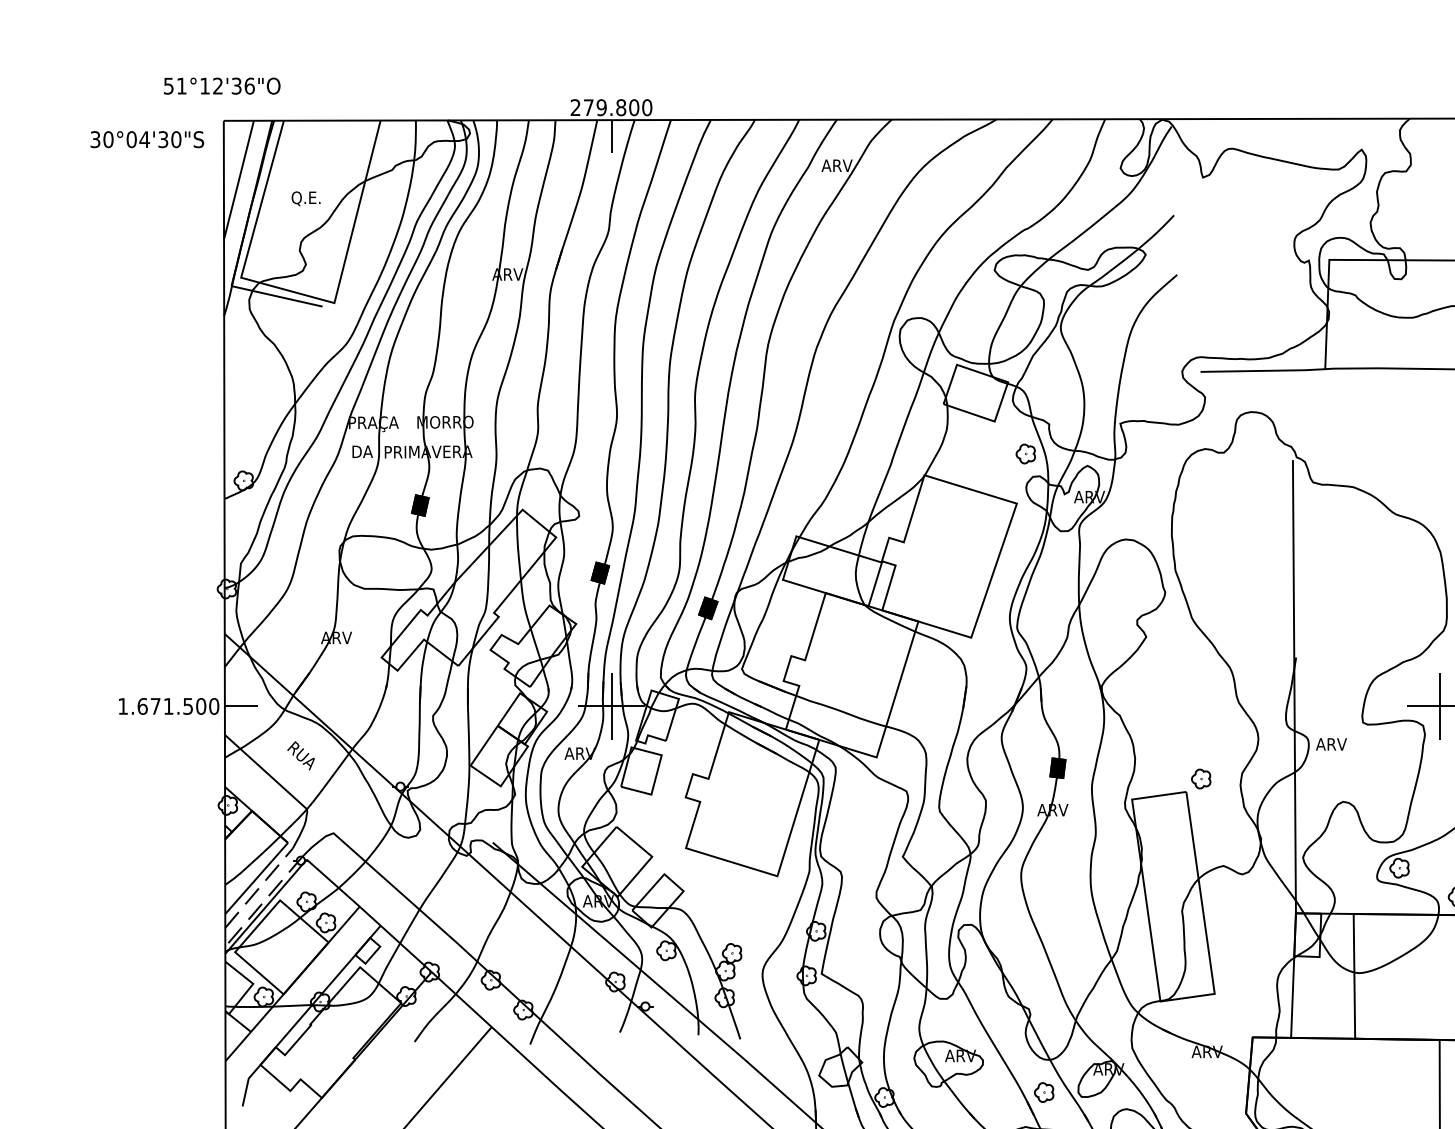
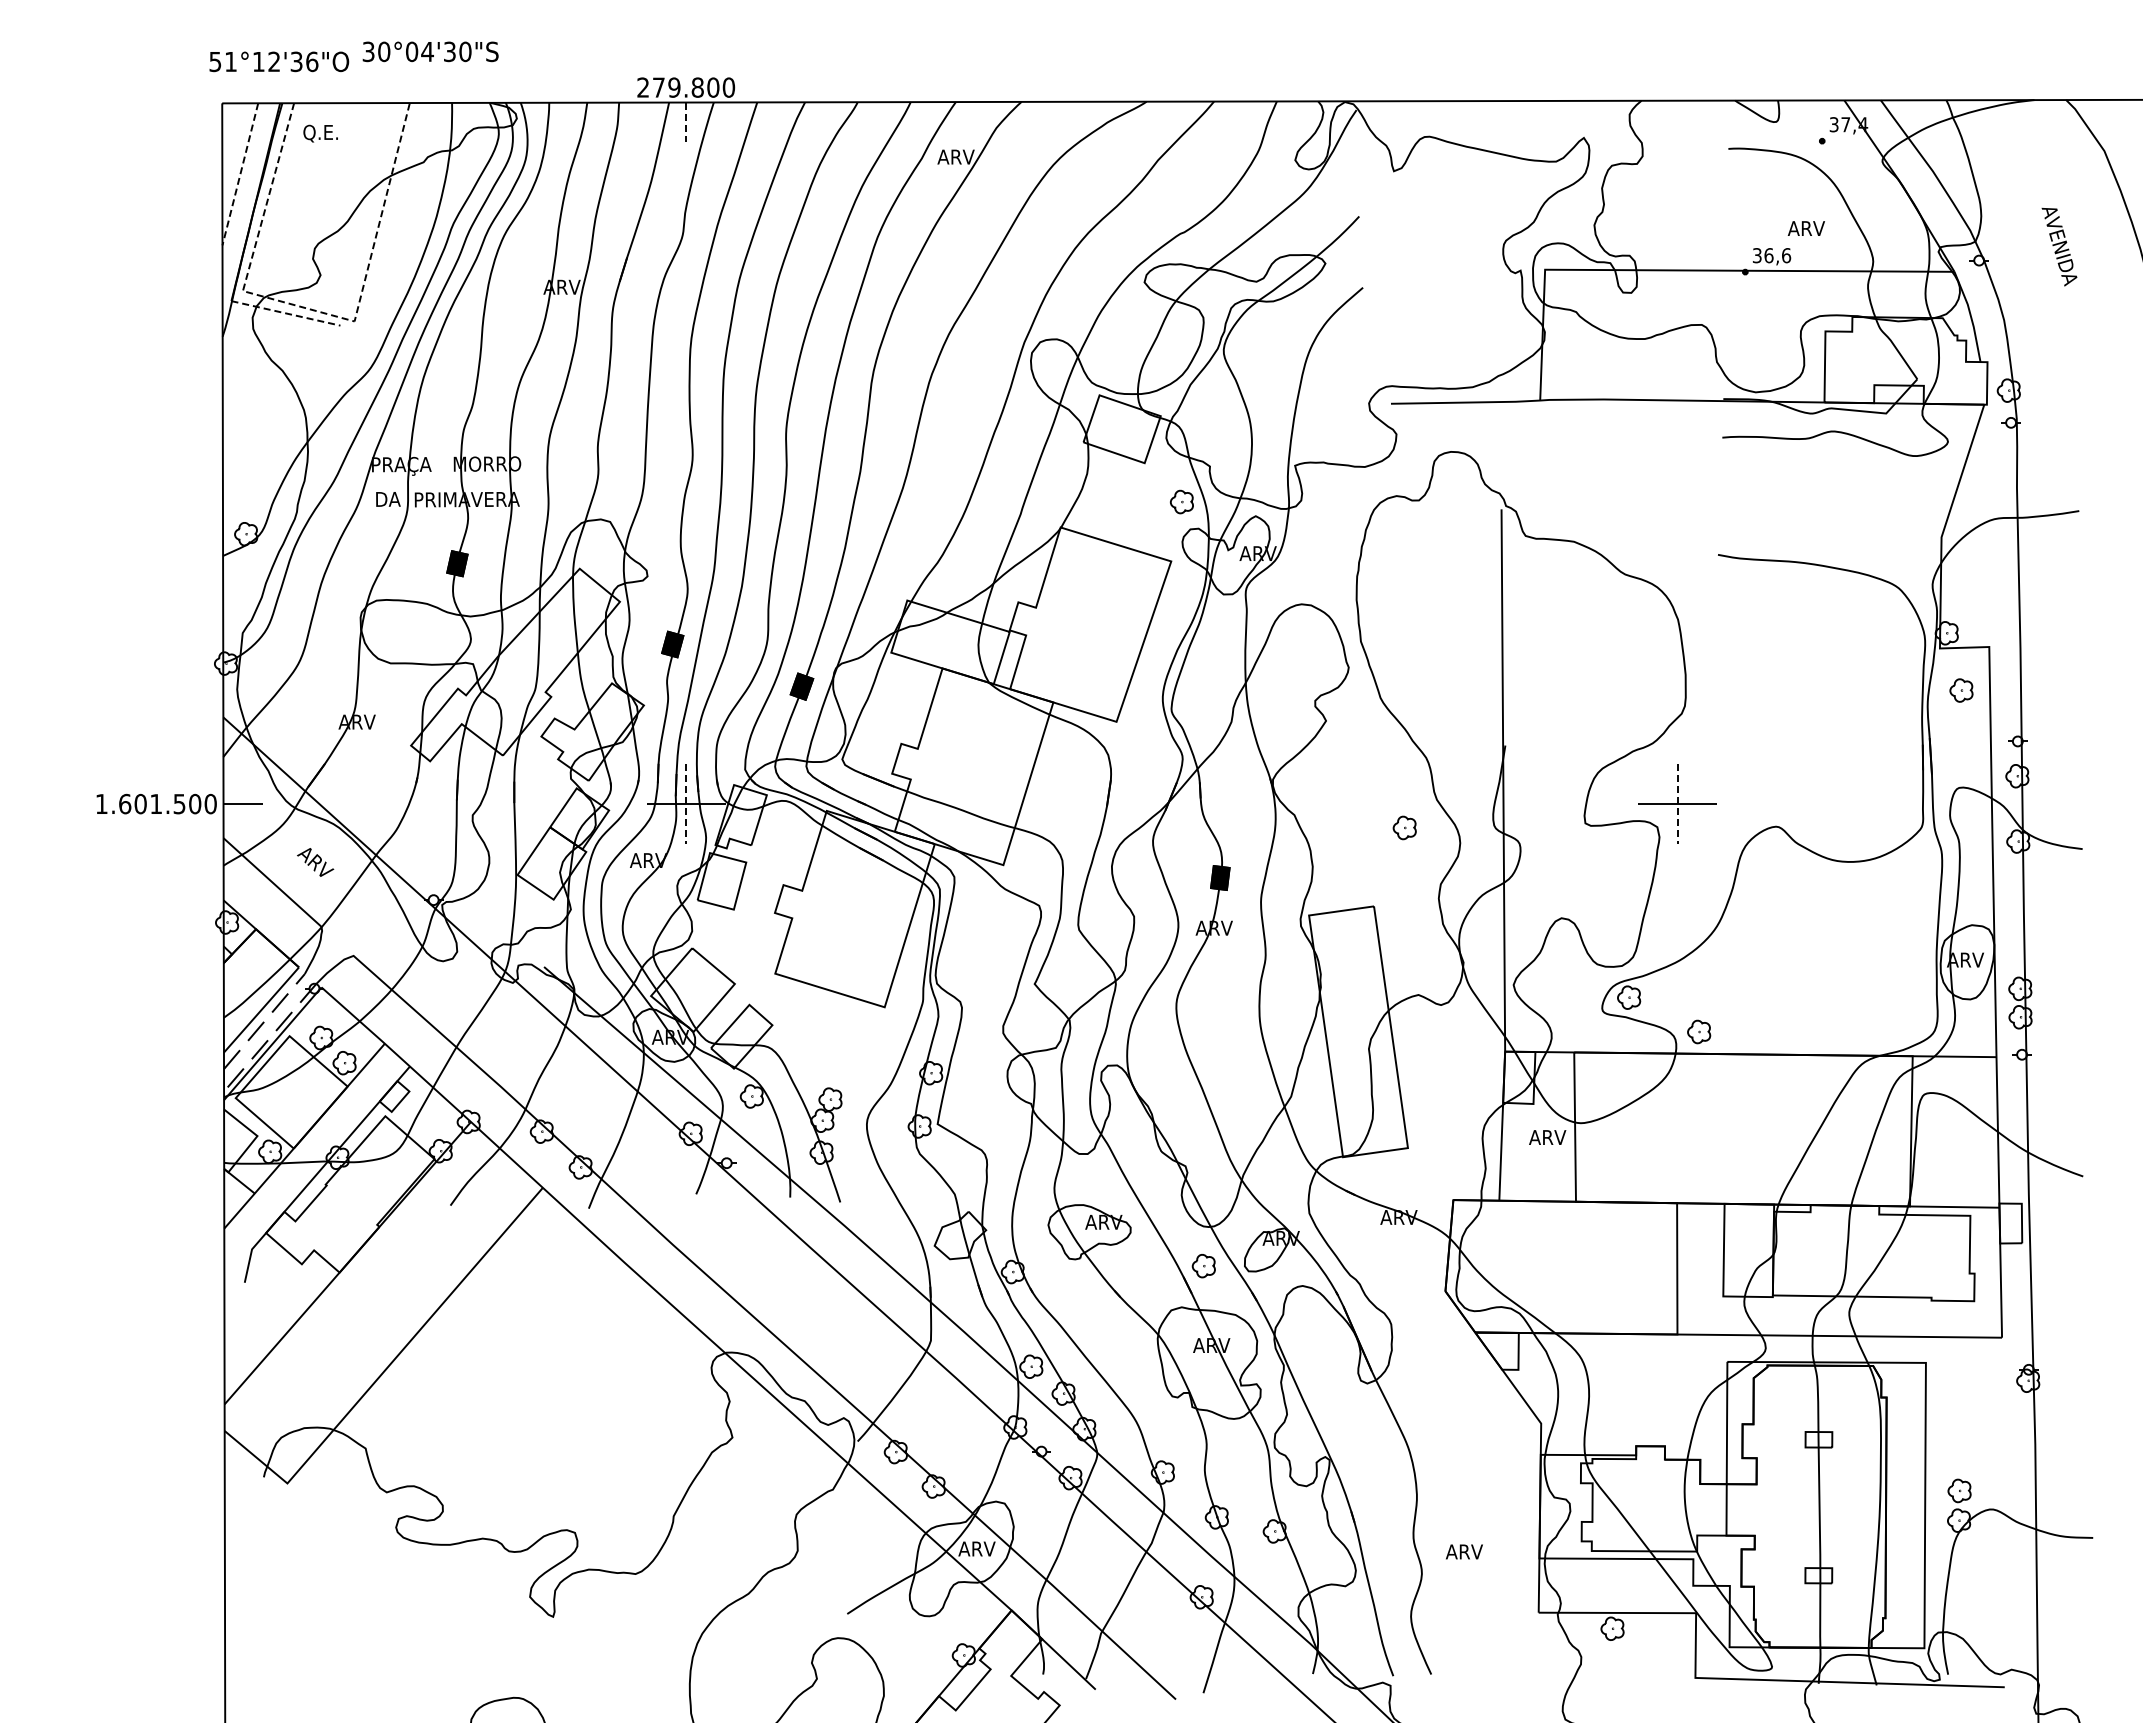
text: (222, 85) -> (279, 61), moved
line: (611, 136) -> (686, 122), solid -> dashed
text: (147, 139) -> (430, 51), moved
line: (239, 181) -> (240, 175), solid -> dashed
text: (305, 198) -> (320, 133), moved
line: (300, 293) -> (314, 310), solid -> dashed
line: (276, 296) -> (285, 313), solid -> dashed
text: (155, 705) -> (140, 803), 1.671.500 -> 1.601.500
line: (611, 706) -> (686, 804), solid -> dashed
line: (1439, 706) -> (1677, 804), solid -> dashed
text: (1331, 744) -> (1547, 1137), moved
text: (301, 755) -> (315, 862), RUA -> ARV
part: (1200, 778) -> (1404, 827), moved

